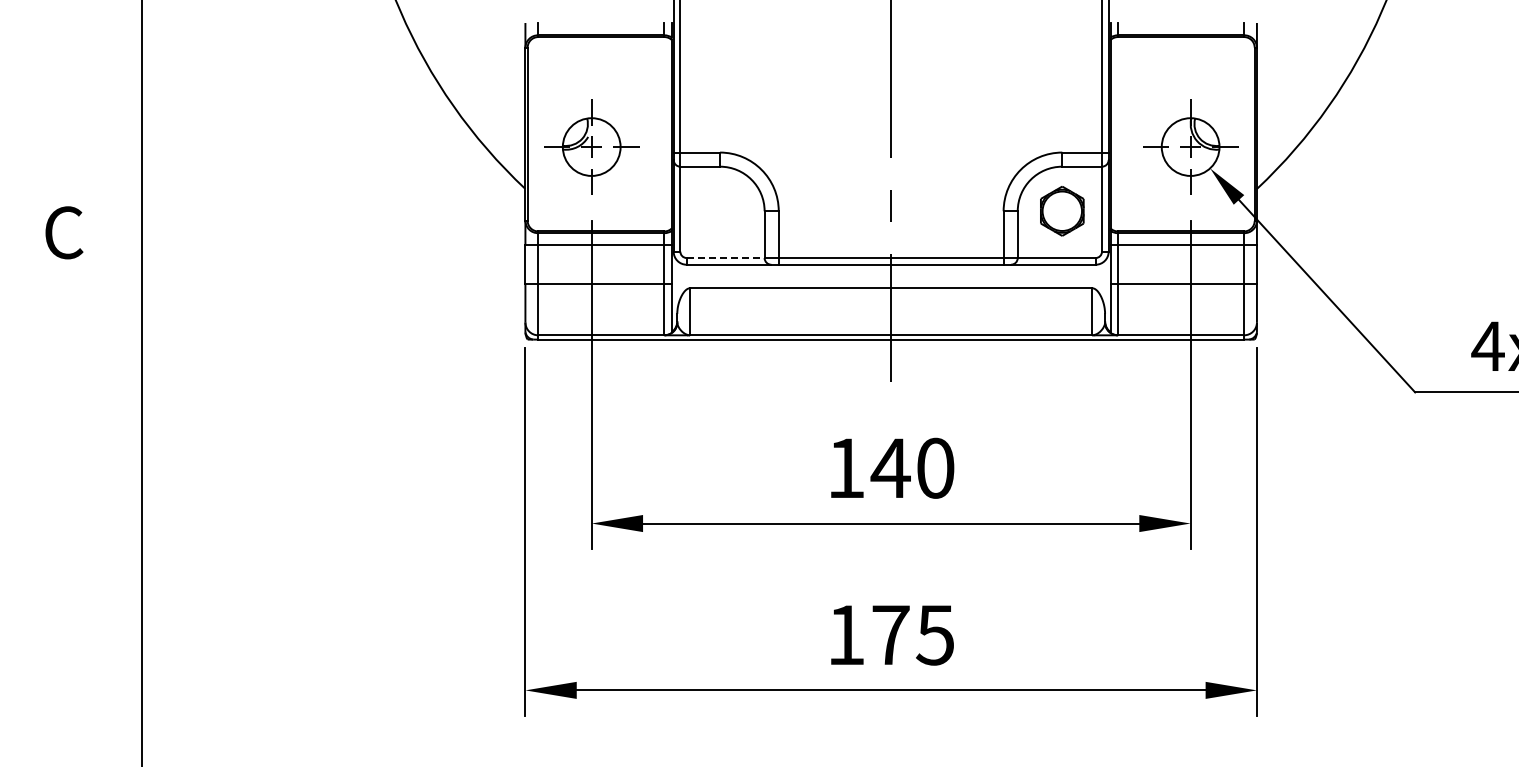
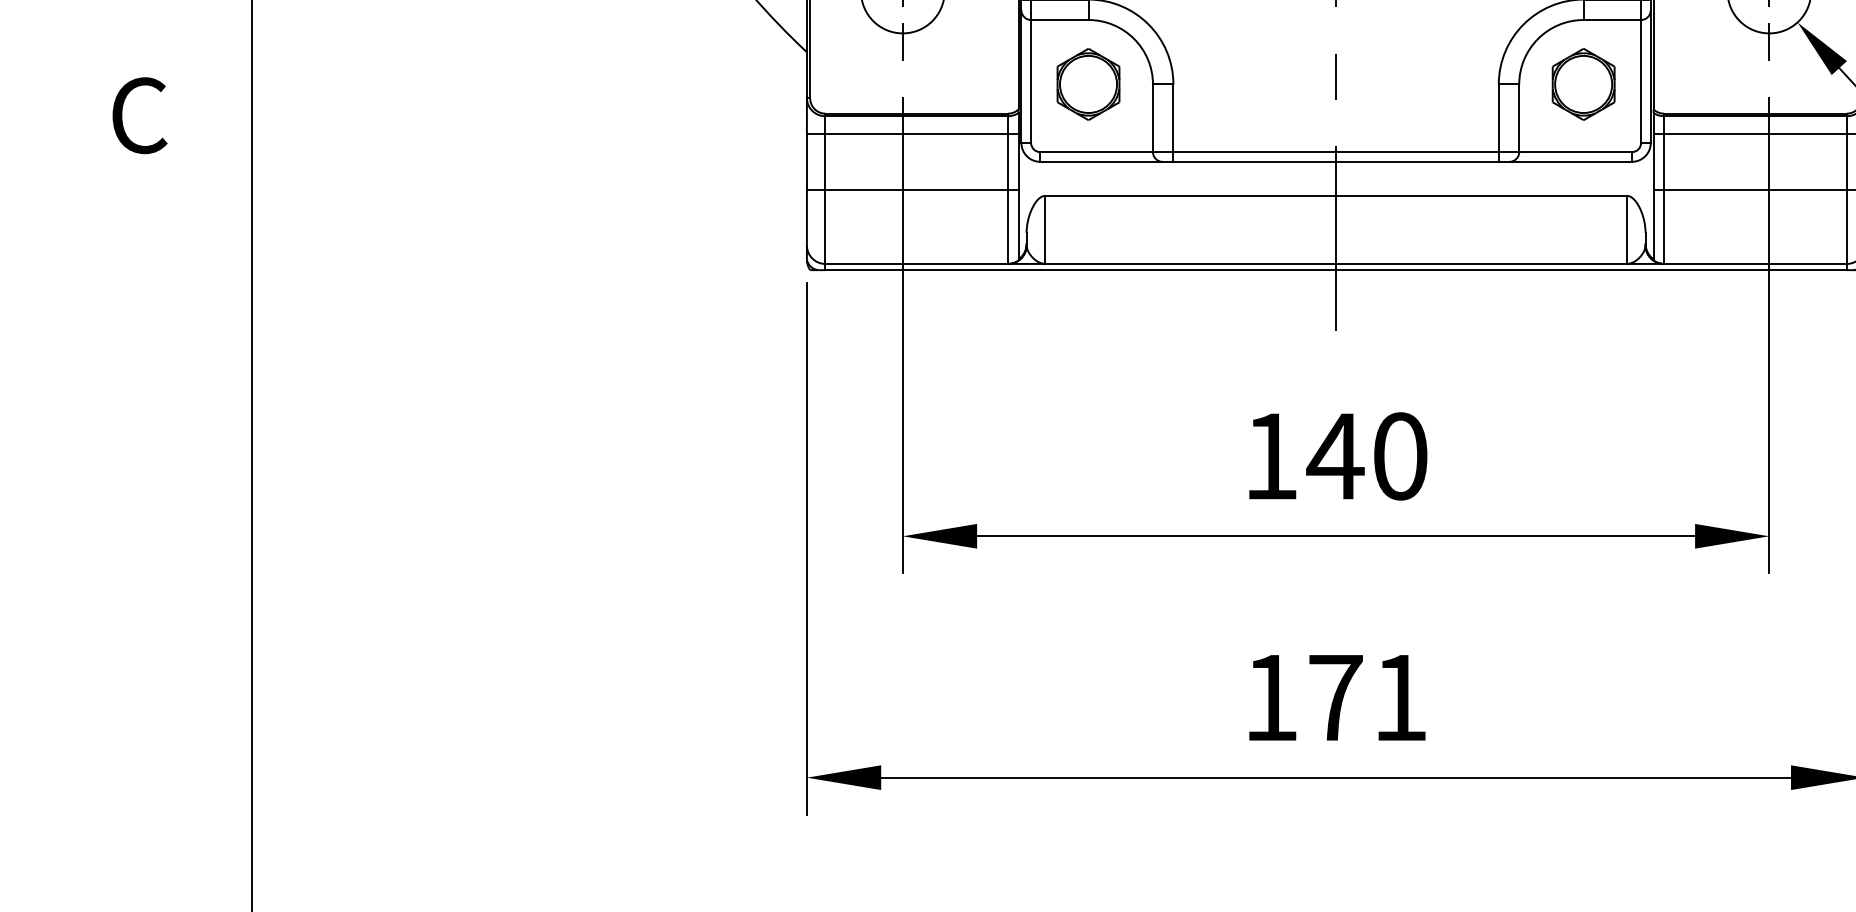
part: (719, 211) -> (1087, 84), added
line: (725, 258) -> (1096, 152), dashed -> solid
text: (934, 635) -> (1398, 698), 175 -> 171

